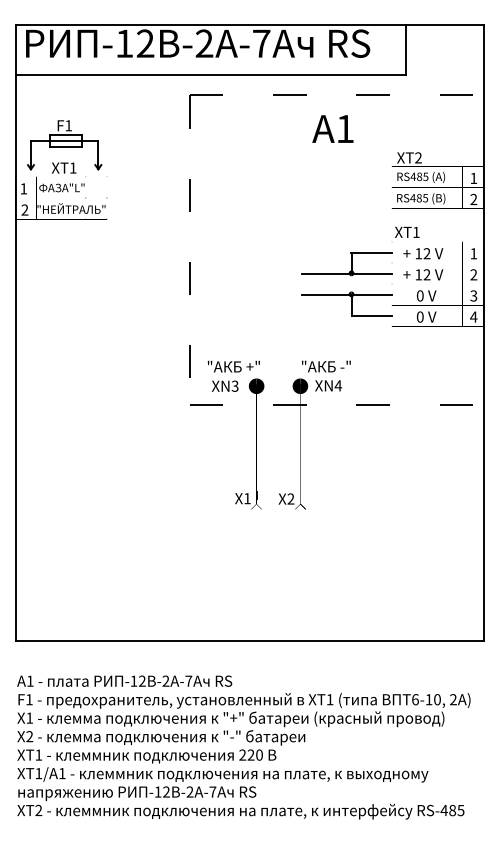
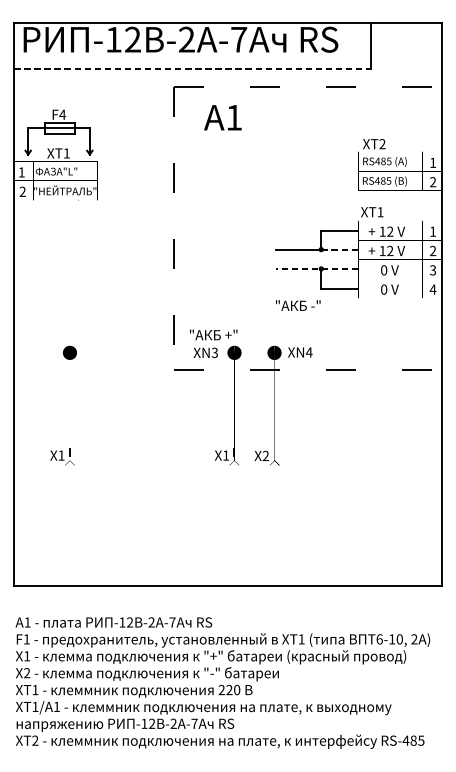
line: (211, 75) -> (193, 68), solid -> dashed
text: (68, 125) -> (62, 114), F1 -> F4
text: (332, 128) -> (222, 117), moved
line: (372, 273) -> (340, 249), solid -> dashed
line: (347, 294) -> (317, 268), solid -> dashed
text: (326, 366) -> (298, 305), moved
part: (76, 443) -> (69, 405), added

